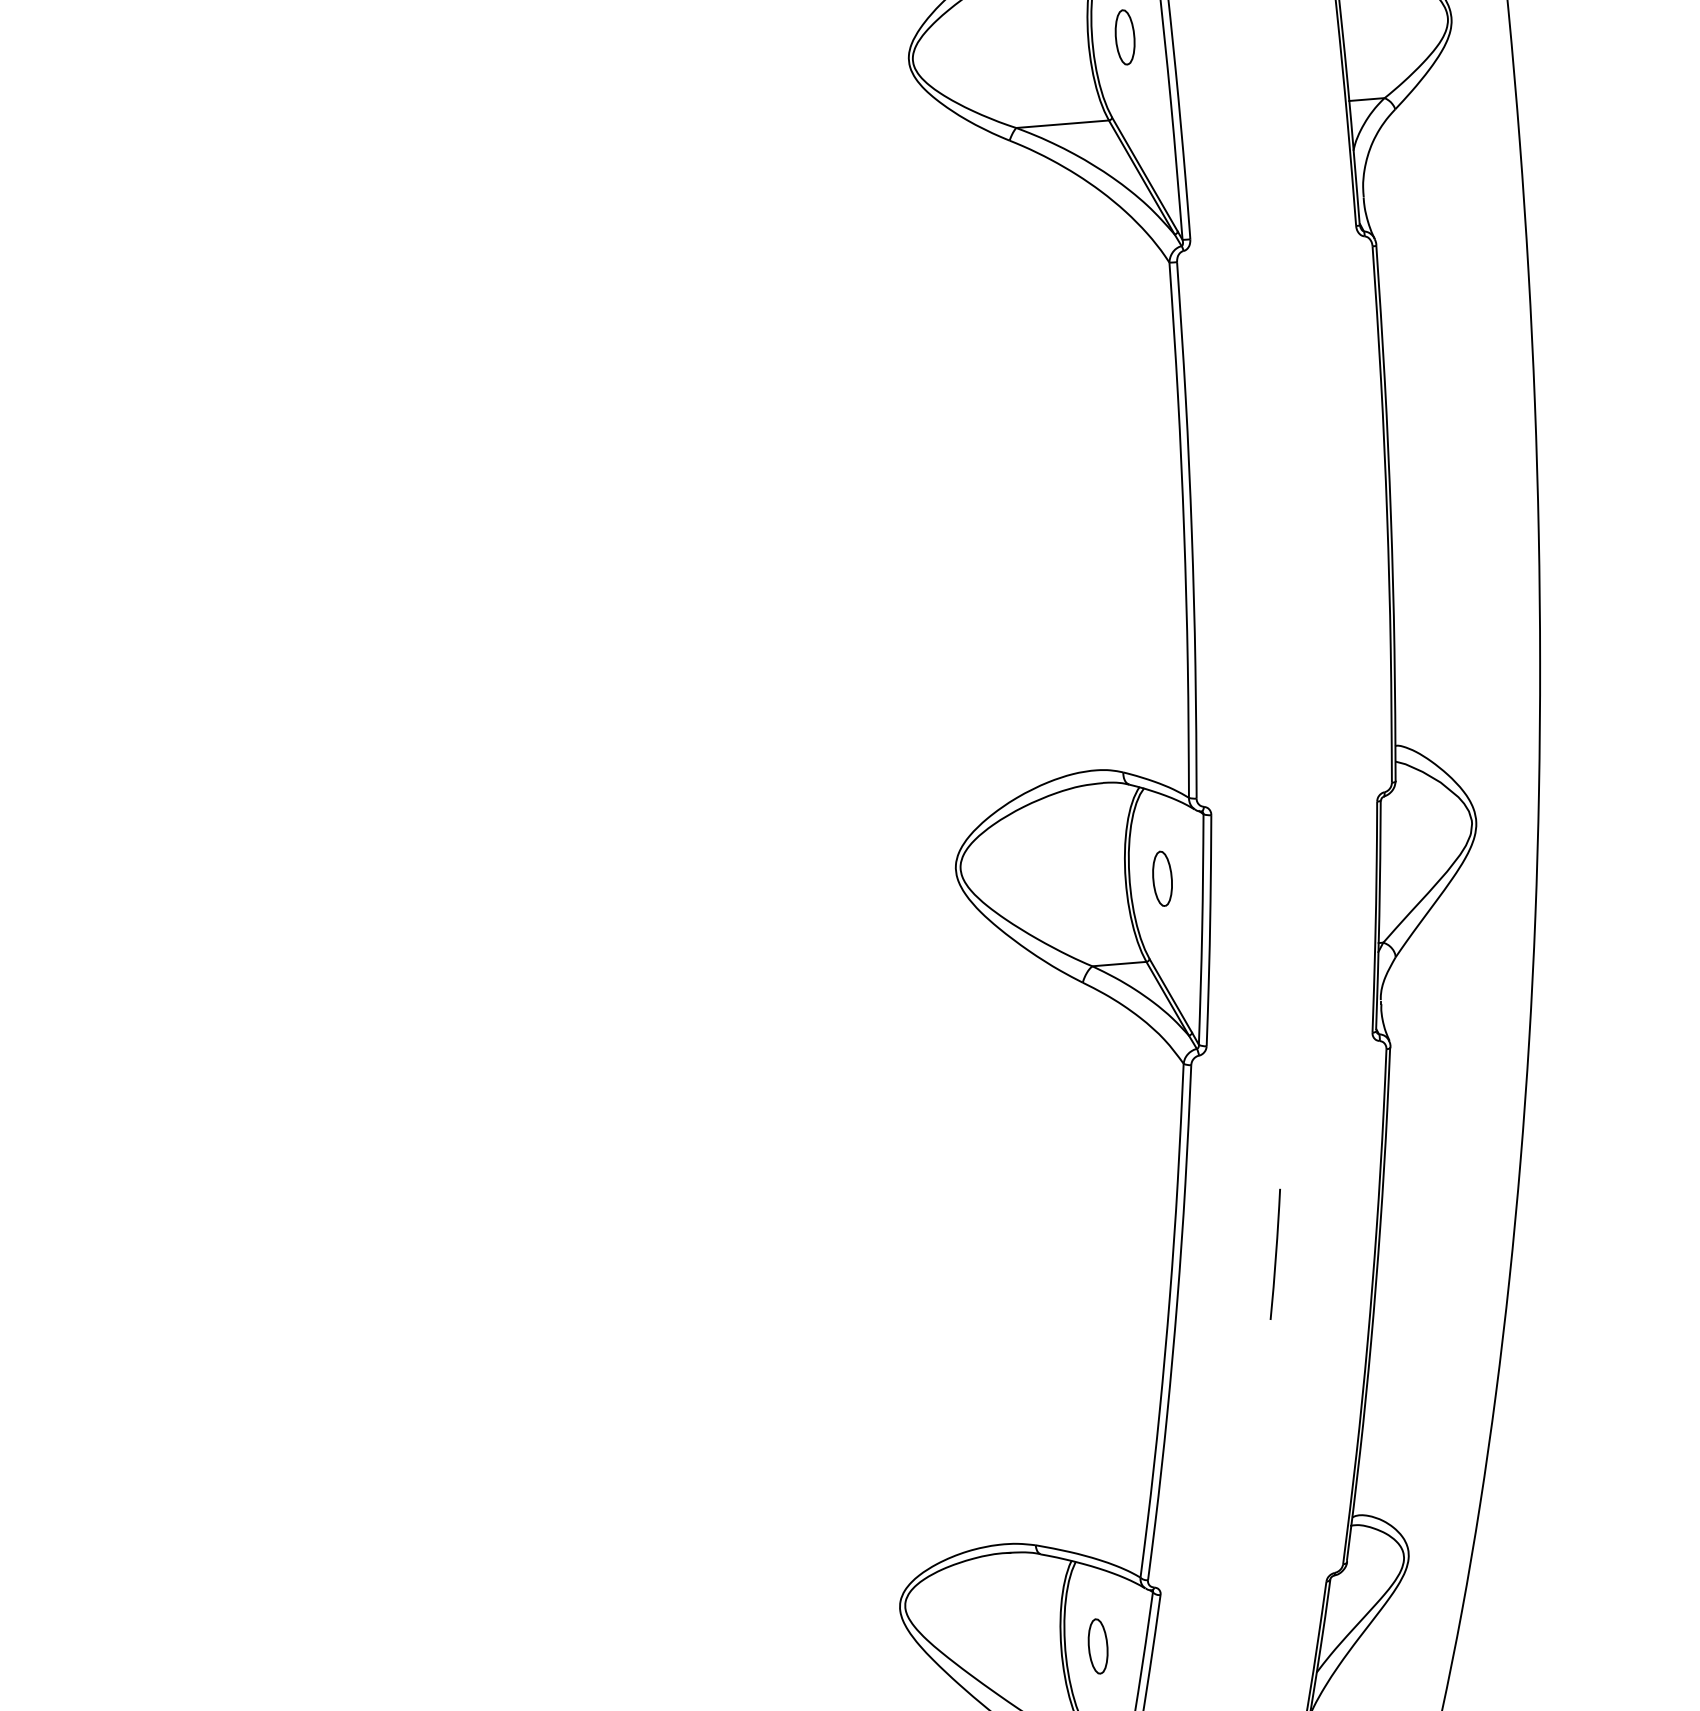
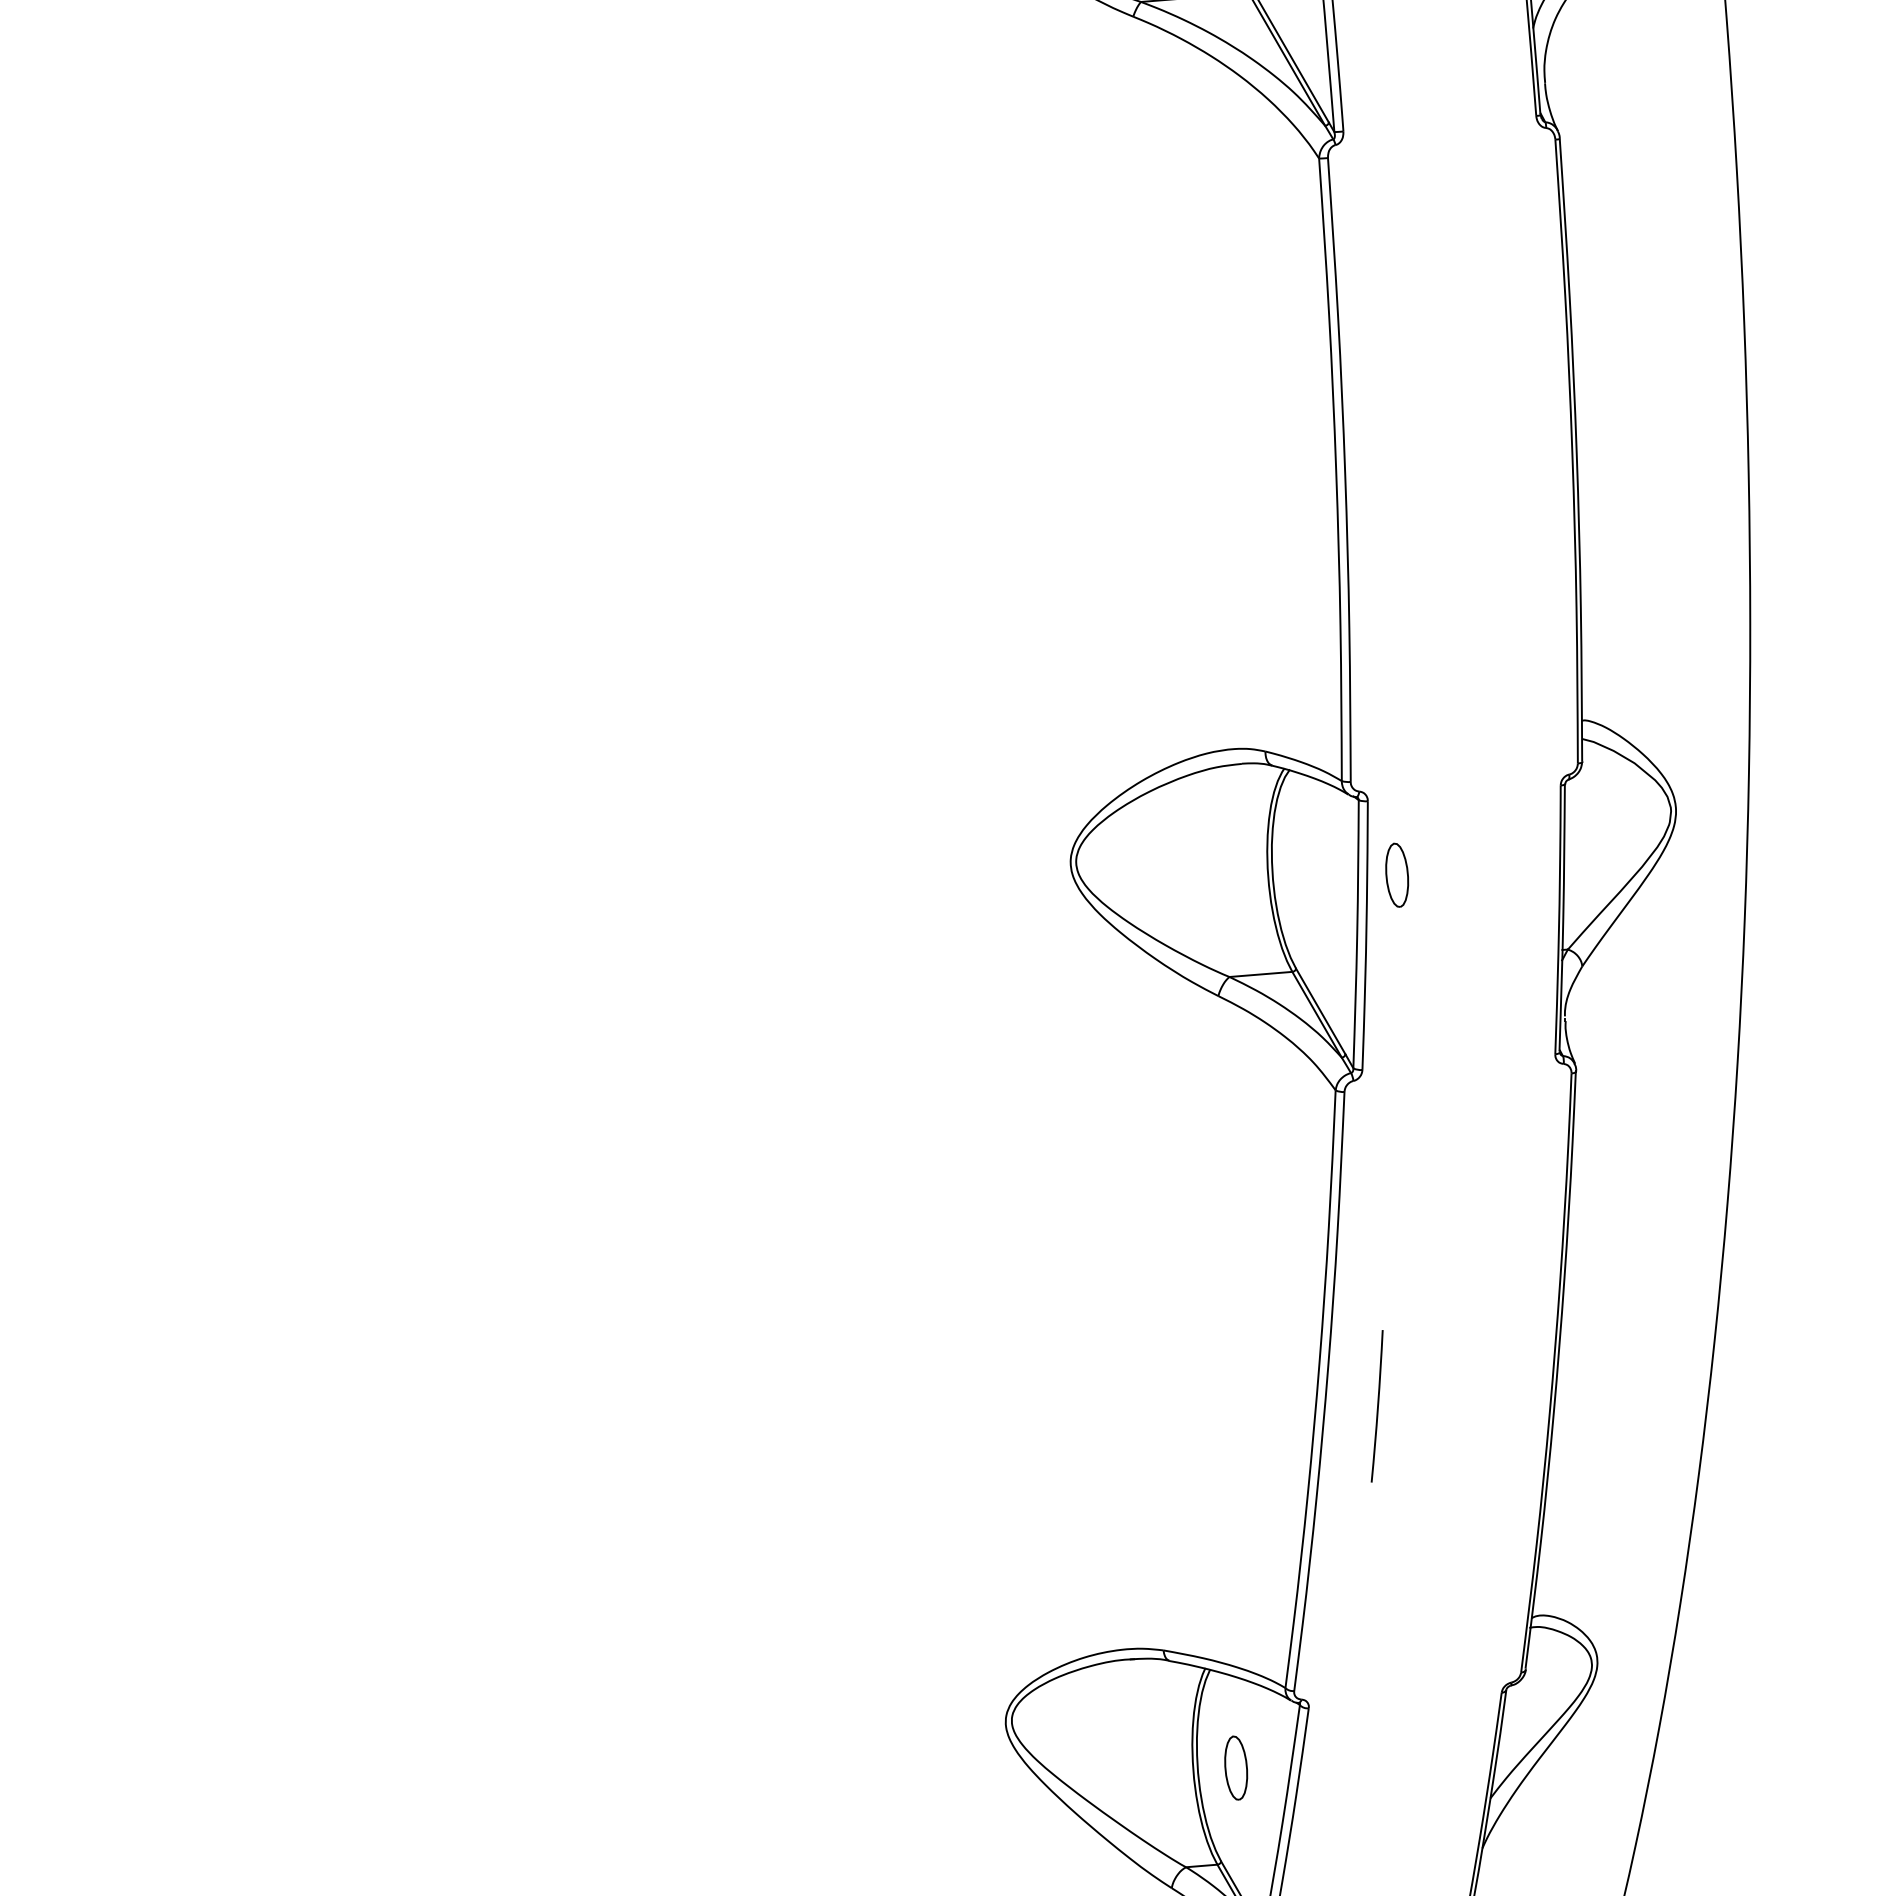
part: (1162, 878) -> (1397, 874), moved
line: (1275, 1253) -> (1377, 1405), moved

